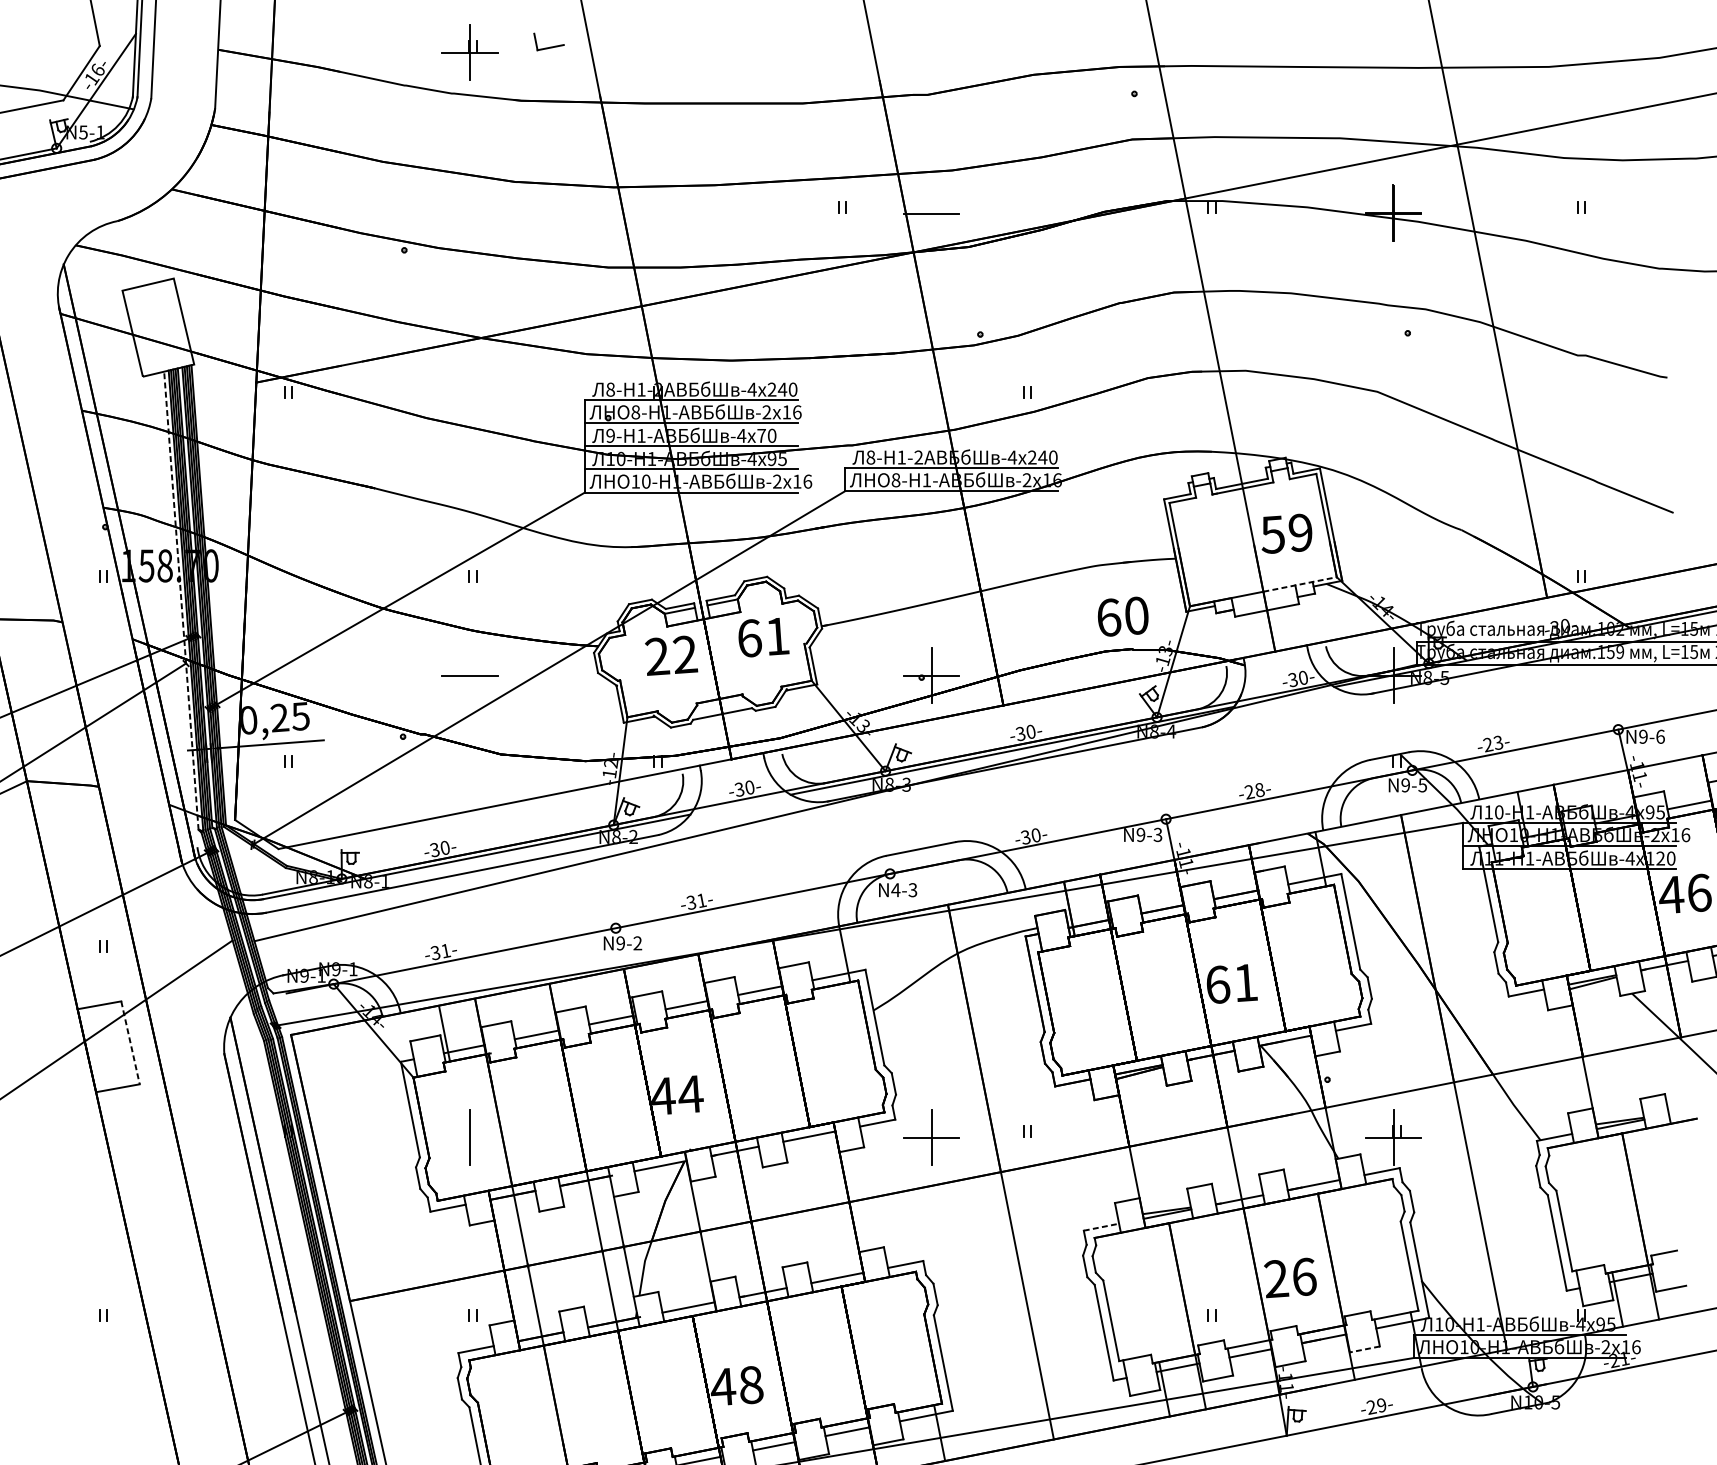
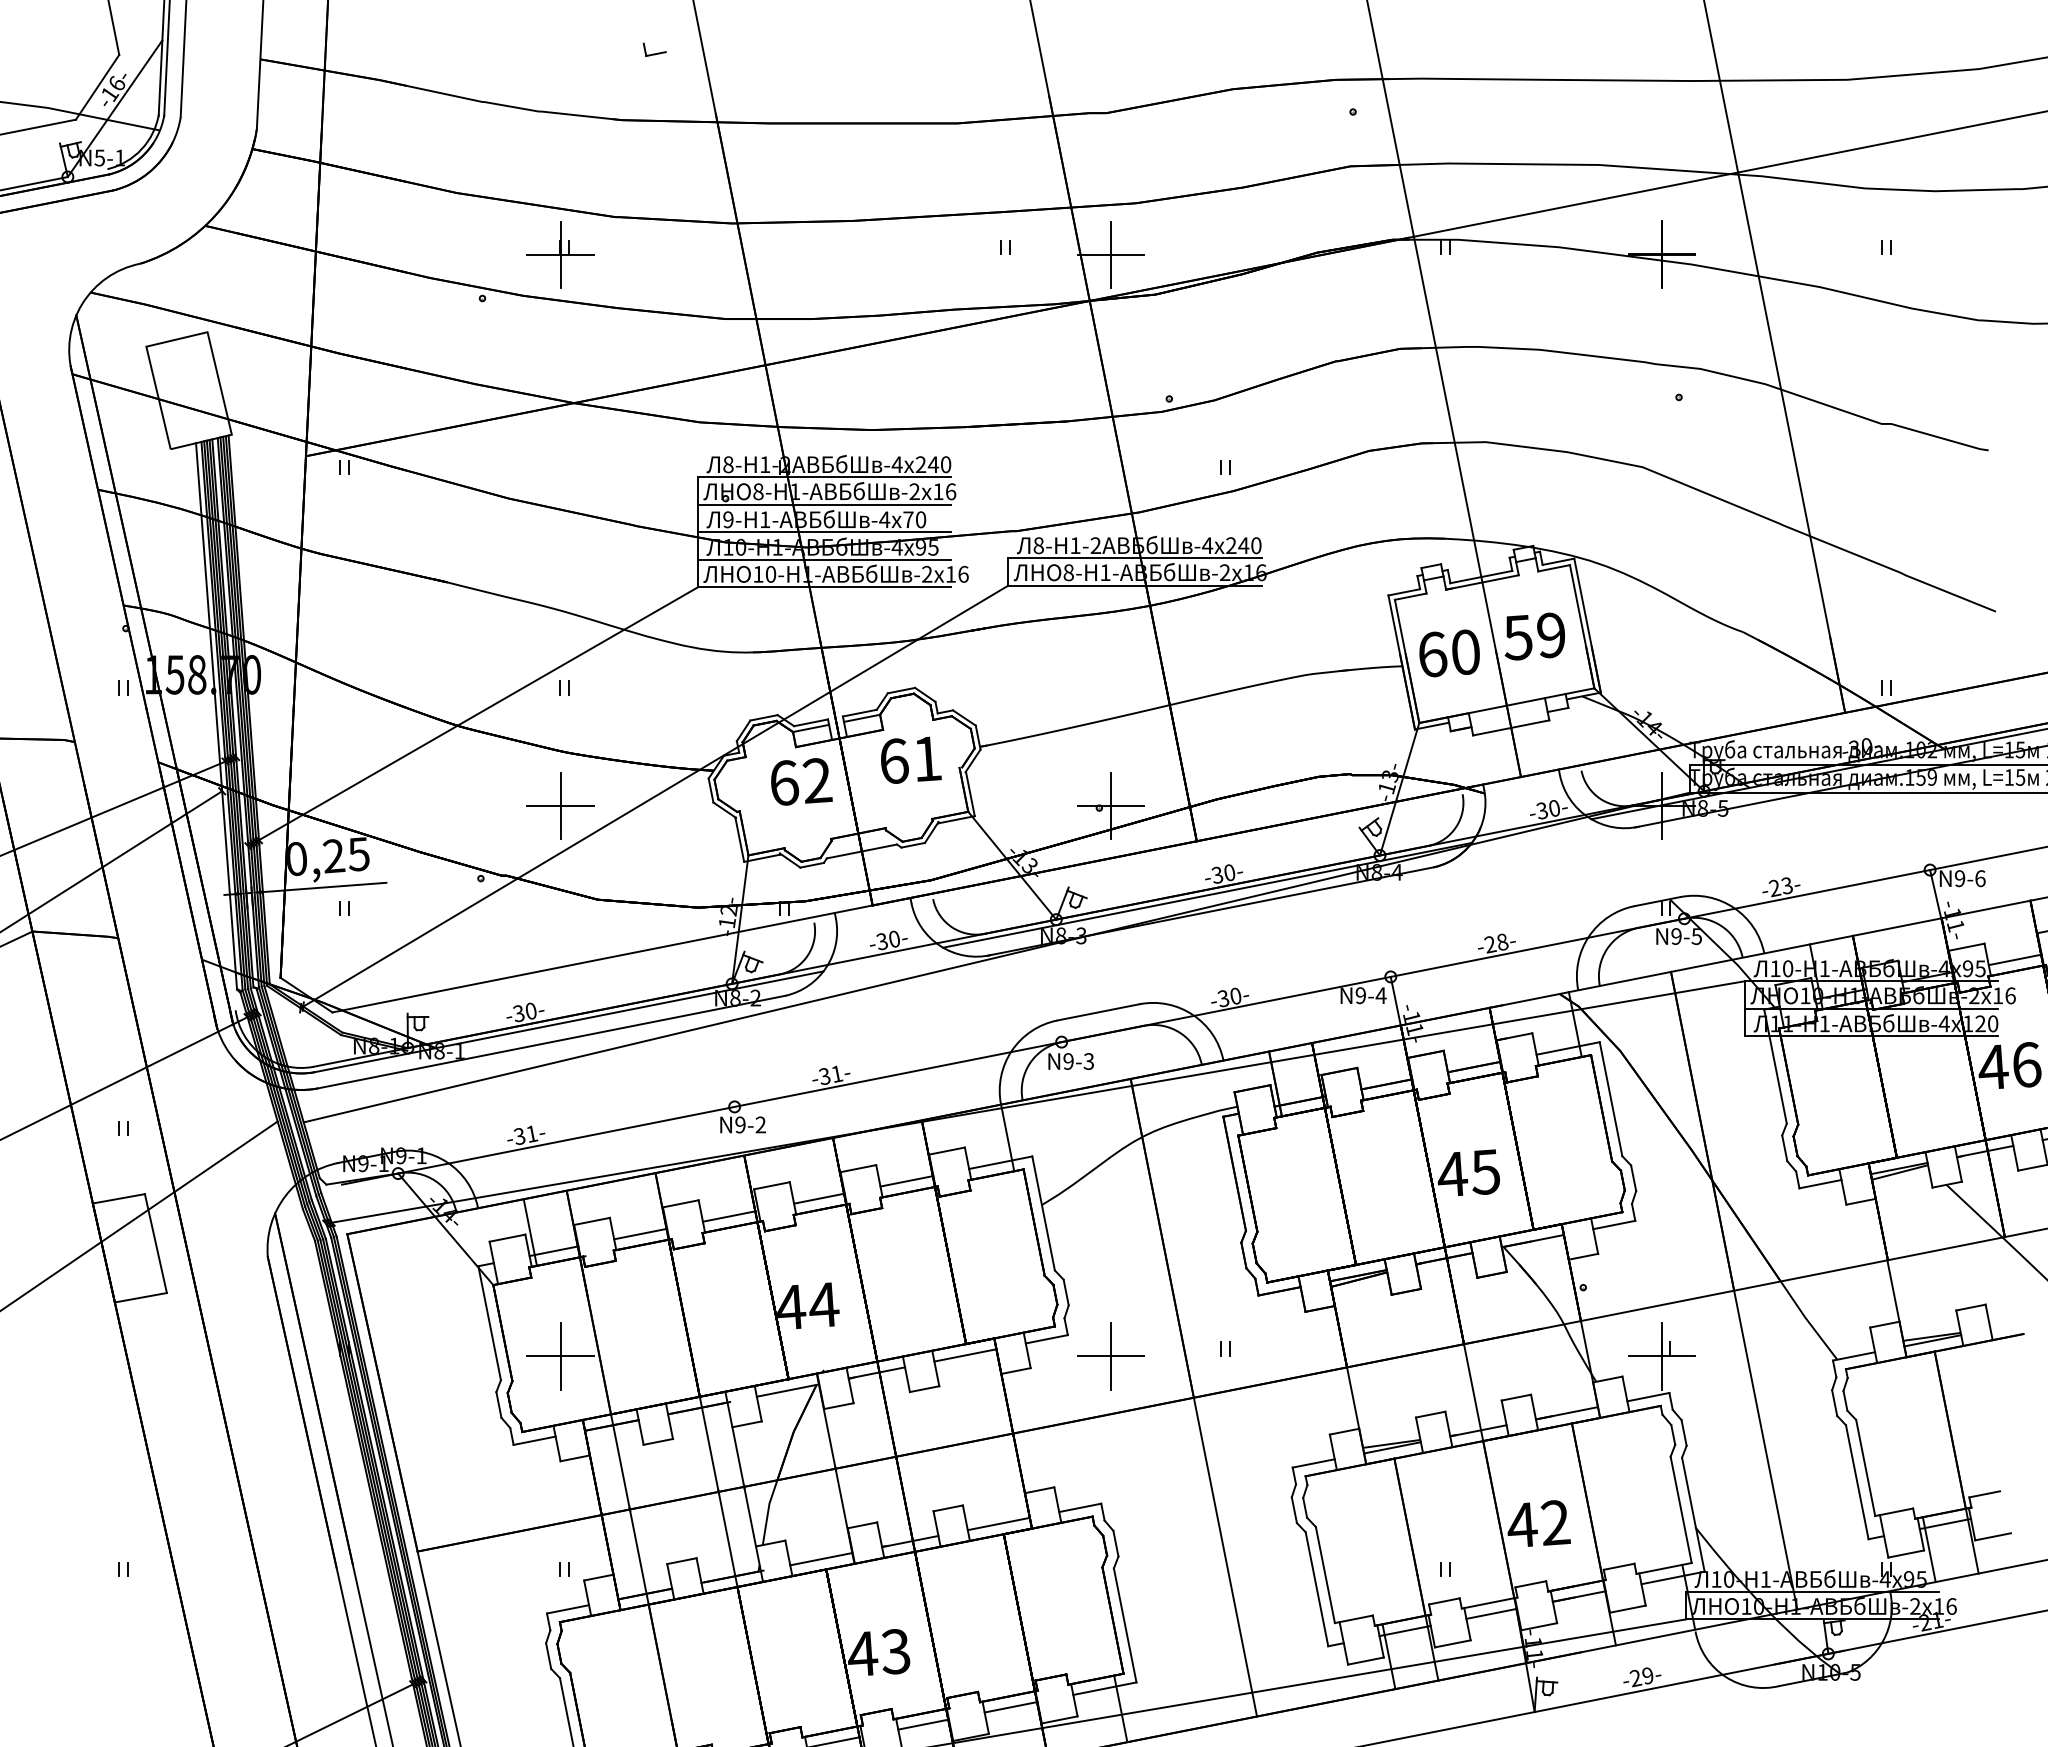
part: (548, 41) -> (654, 49), size x0.62
part: (469, 52) -> (560, 254), moved
line: (931, 213) -> (1111, 254), added
line: (1300, 584) -> (1550, 697), dashed -> solid
line: (181, 600) -> (216, 715), dashed -> solid
text: (1123, 616) -> (1449, 653), moved
text: (657, 656) -> (784, 782), 22 -> 62
line: (469, 675) -> (560, 805), added
text: (1157, 834) -> (1380, 995), N9-3 -> N9-4
text: (895, 890) -> (1068, 1061), N4-3 -> N9-3
text: (1231, 984) -> (1468, 1173), 61 -> 45
line: (130, 1042) -> (155, 1243), dashed -> solid
line: (469, 1137) -> (560, 1356), added
line: (1102, 1227) -> (1314, 1463), dashed -> solid
text: (1289, 1277) -> (1538, 1523), 26 -> 42
line: (1364, 1349) -> (1627, 1609), dashed -> solid
text: (751, 1384) -> (896, 1651), 48 -> 43

